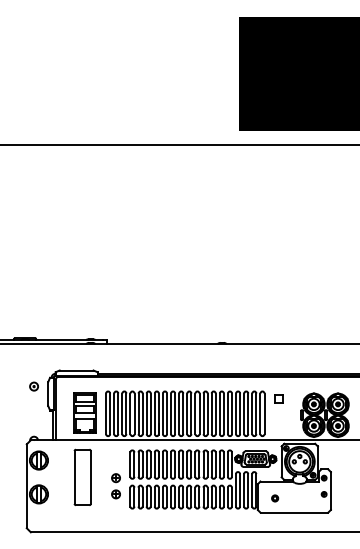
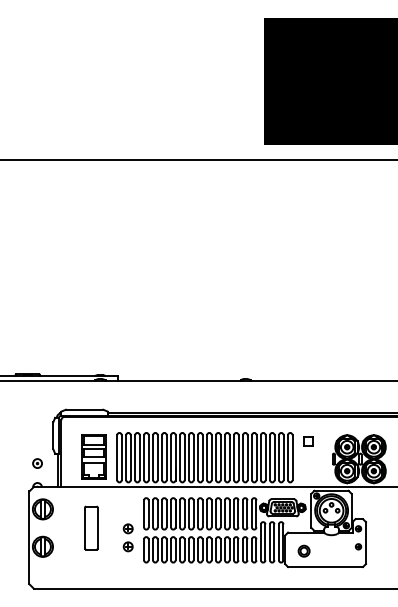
part: (34, 386) -> (37, 463), moved
part: (82, 476) -> (91, 527), size x0.7
part: (275, 498) -> (304, 551), size x1.6

